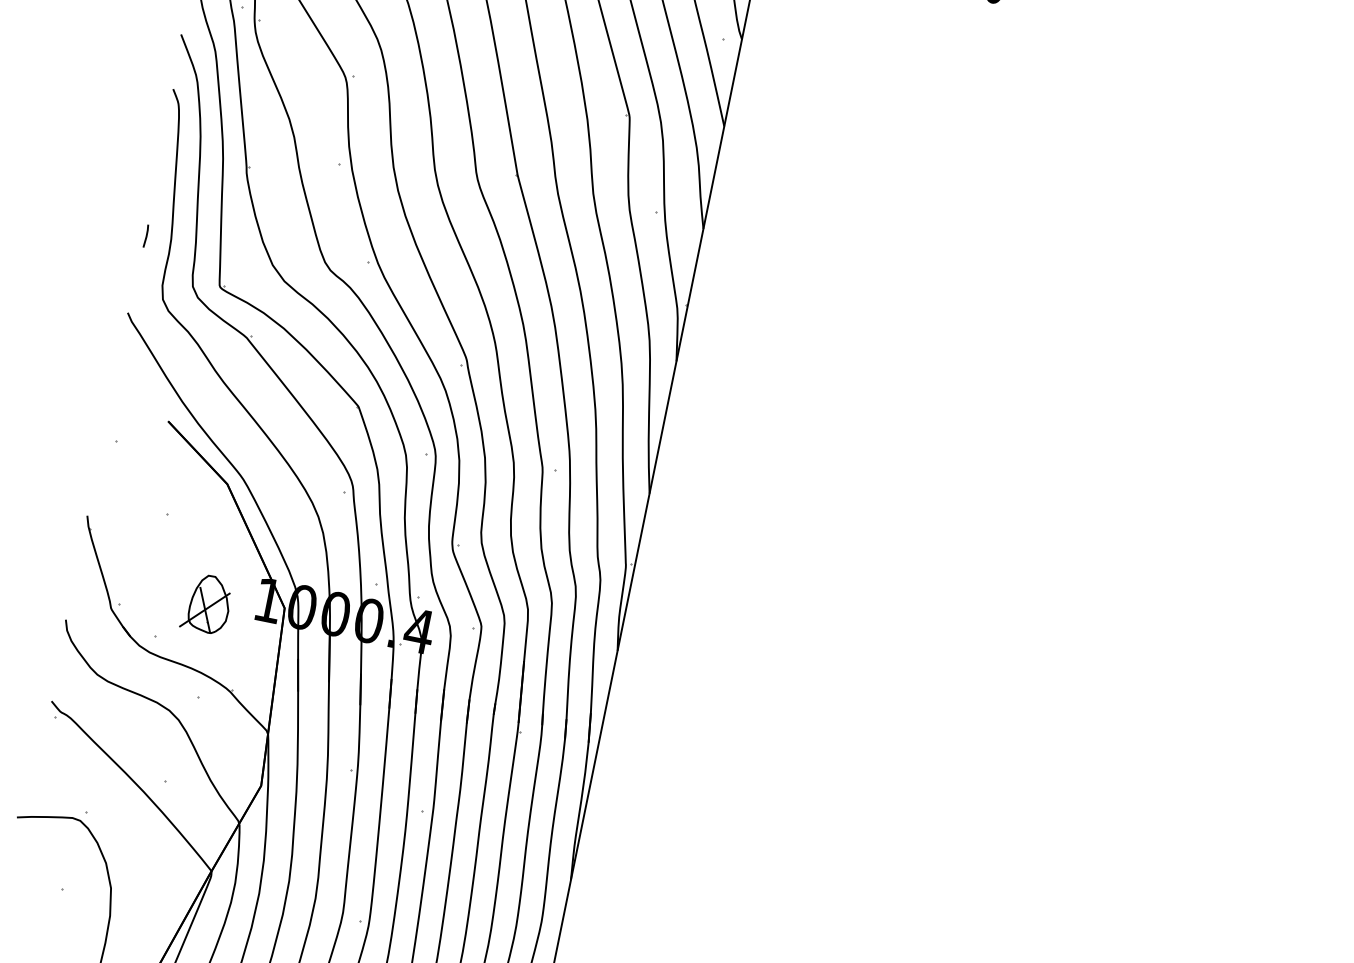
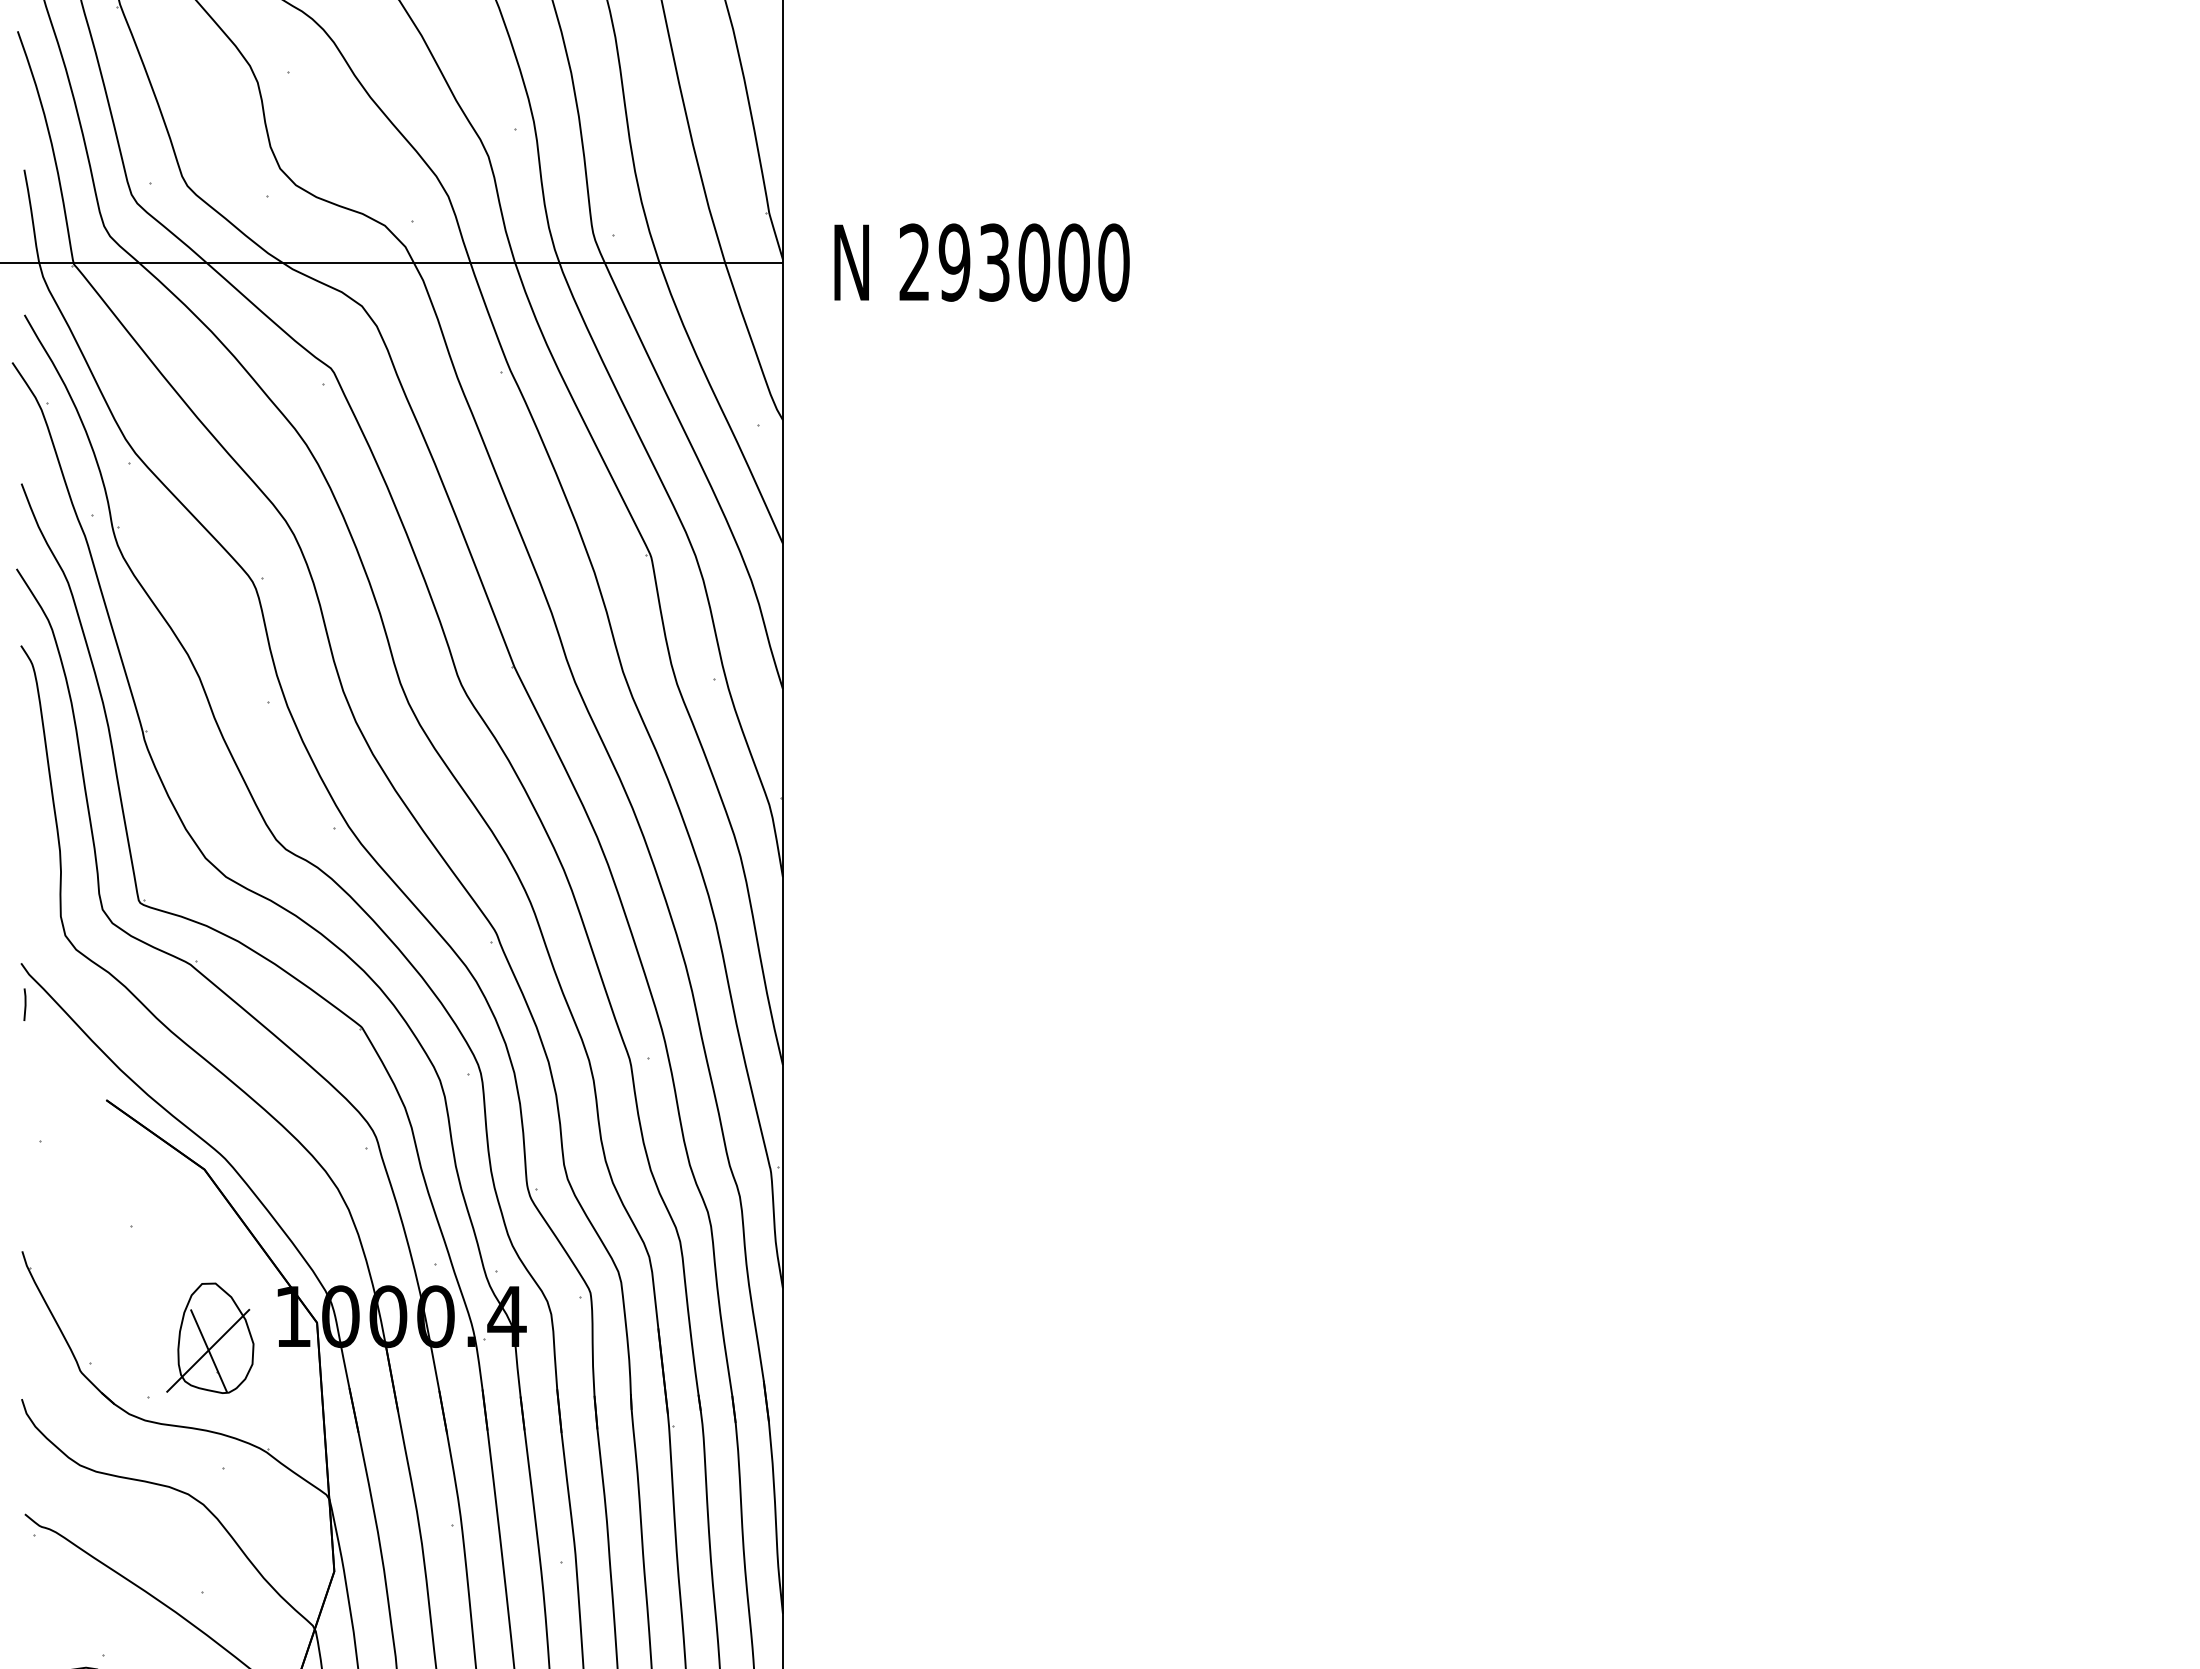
line: (145, 235) -> (24, 1004), moved
part: (206, 603) -> (209, 1338), size x1.4

